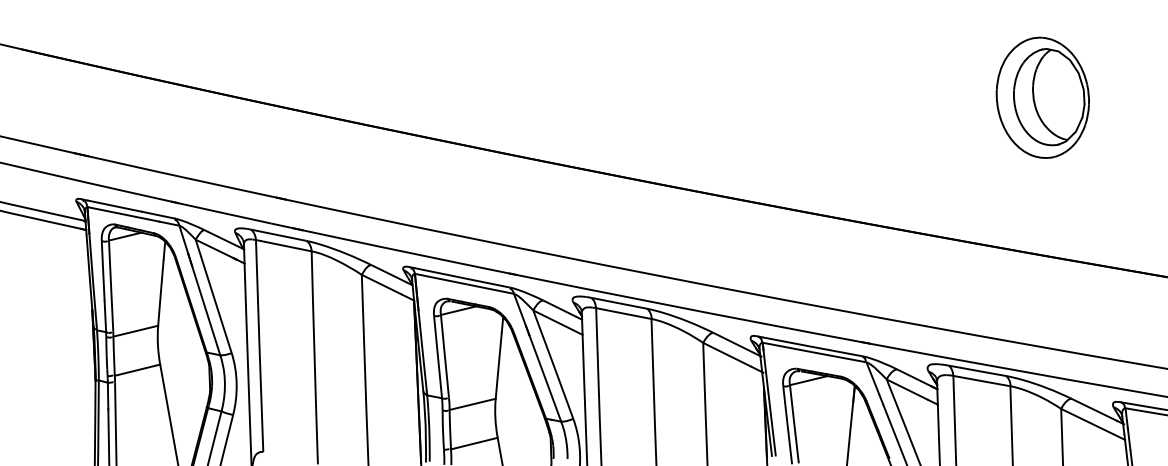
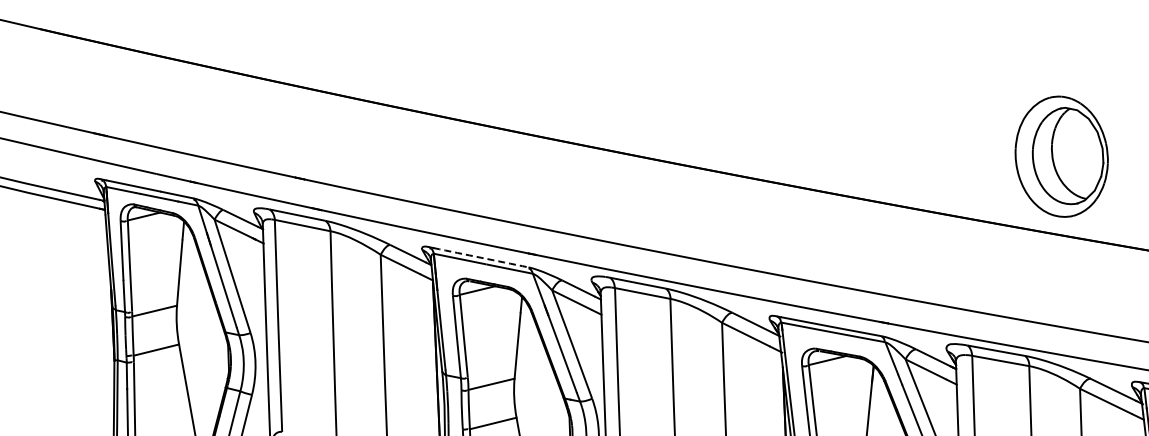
part: (1042, 97) -> (1061, 156), moved
arc: (462, 277) -> (481, 257), solid -> dashed

